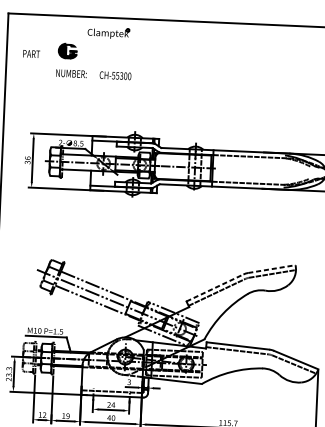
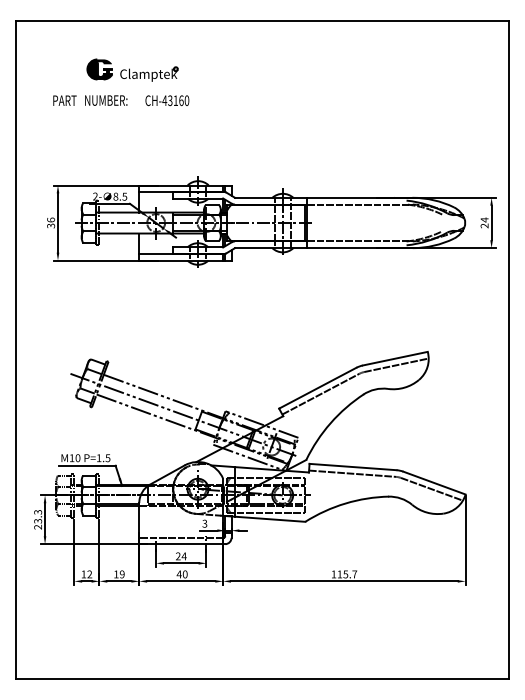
part: (108, 32) -> (149, 73), moved
text: (31, 53) -> (64, 100), moved
text: (119, 75) -> (172, 100), CH-55300 -> CH-43160
line: (272, 268) -> (395, 358), dashed -> solid
line: (214, 288) -> (317, 388), dashed -> solid

